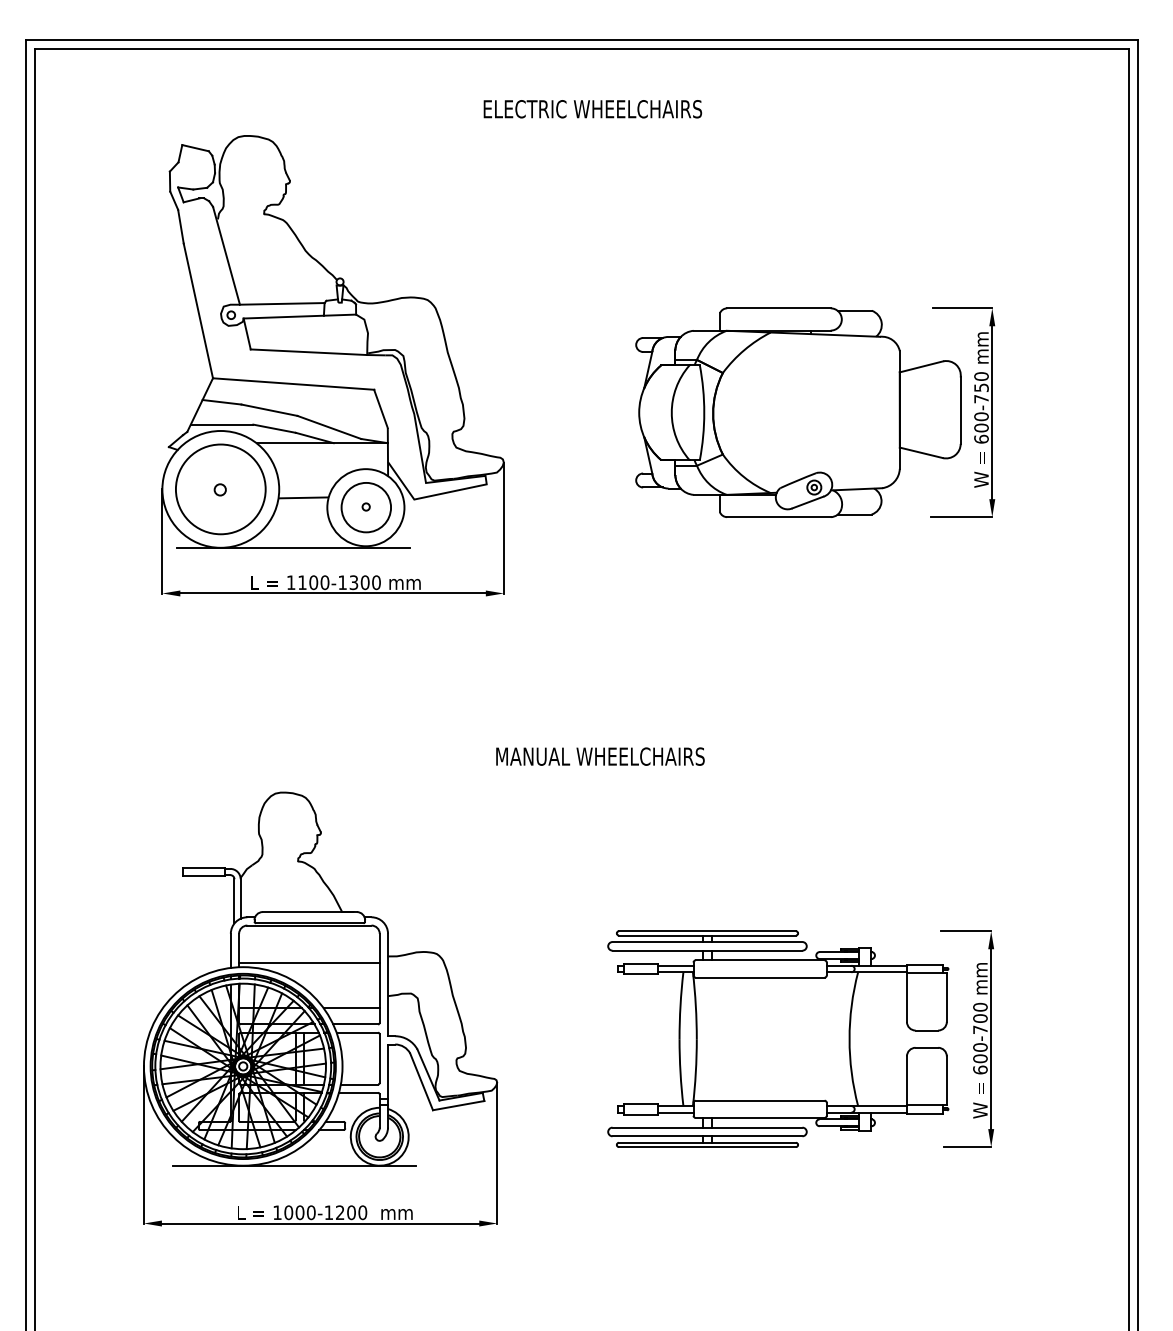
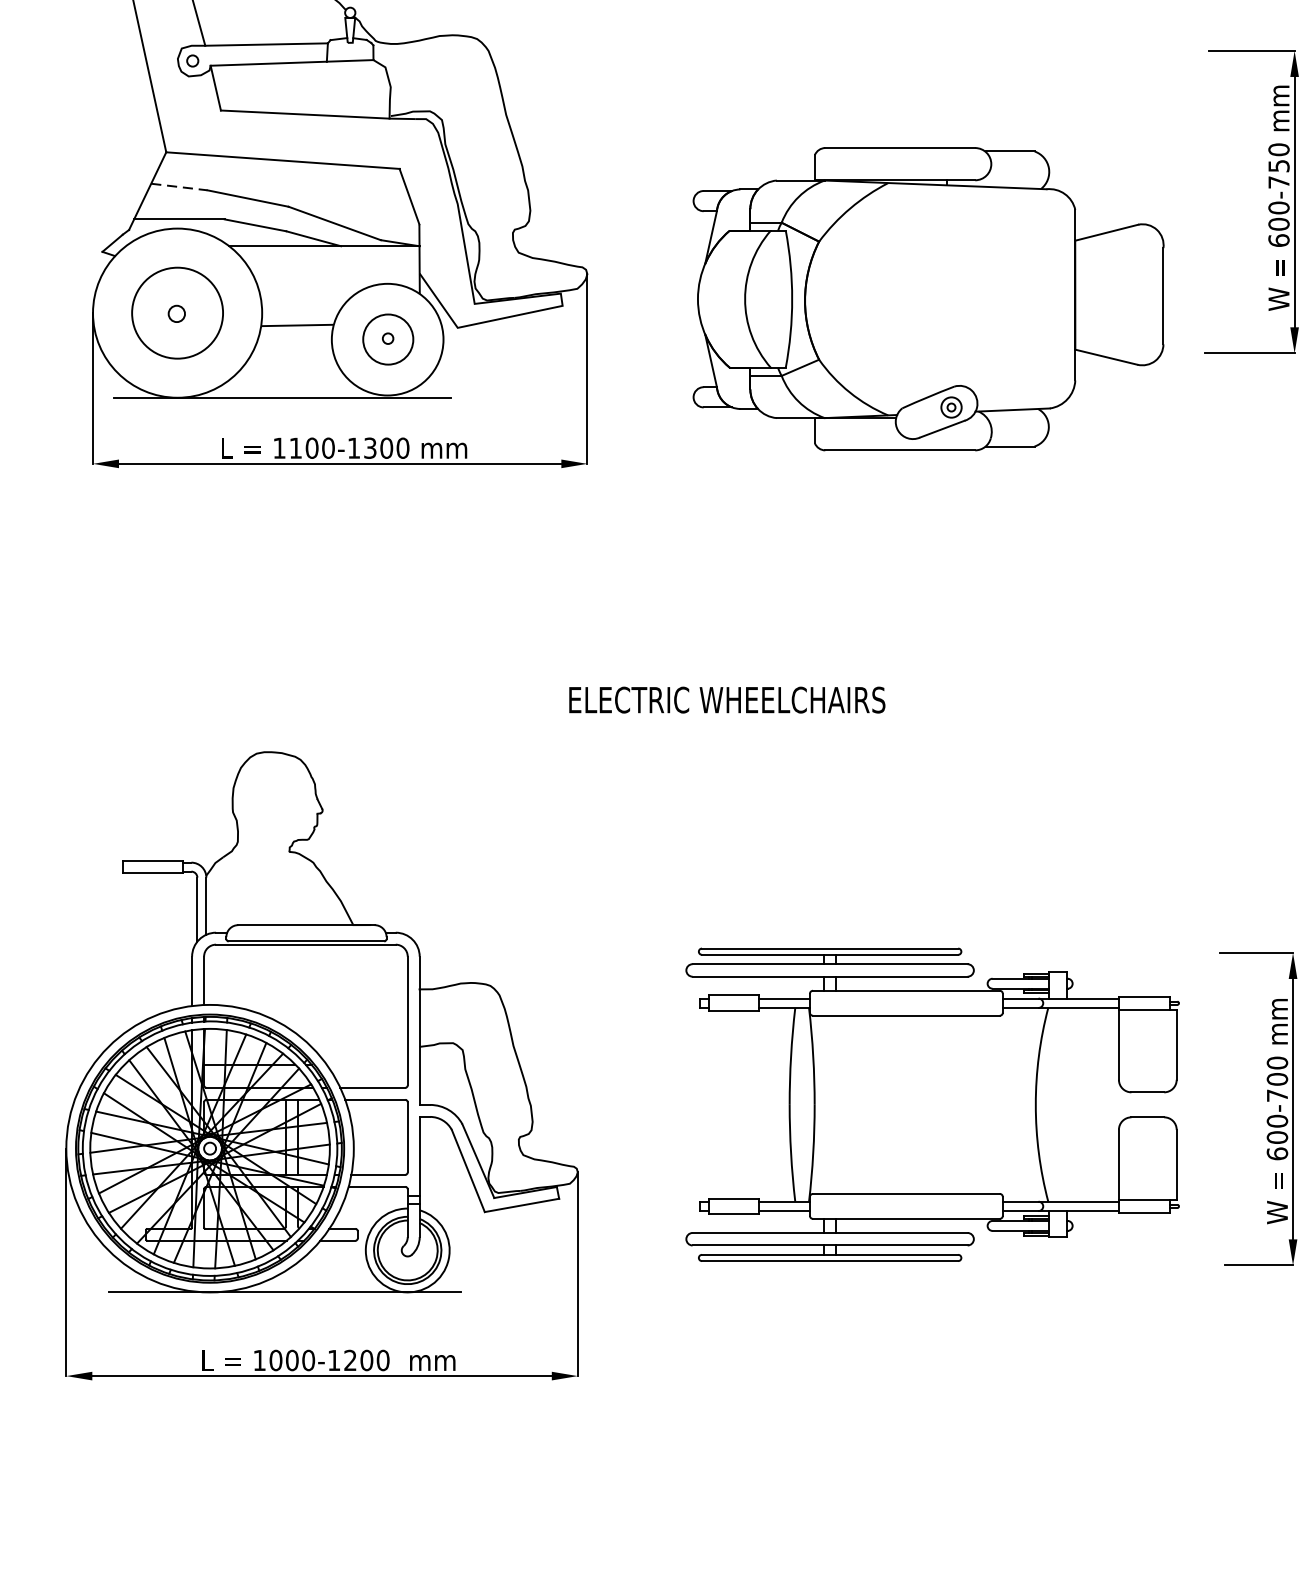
line: (222, 402) -> (180, 187), solid -> dashed
part: (798, 412) -> (928, 298), moved
circle: (220, 489) -> (177, 313), size x0.7
circle: (366, 507) -> (388, 339), size x0.7
text: (600, 756) -> (727, 699), MANUAL WHEELCHAIRS -> ELECTRIC WHEELCHAIRS
line: (309, 962) -> (306, 998), removed
line: (351, 1008) -> (366, 1064), removed
part: (778, 1038) -> (932, 1103), moved

